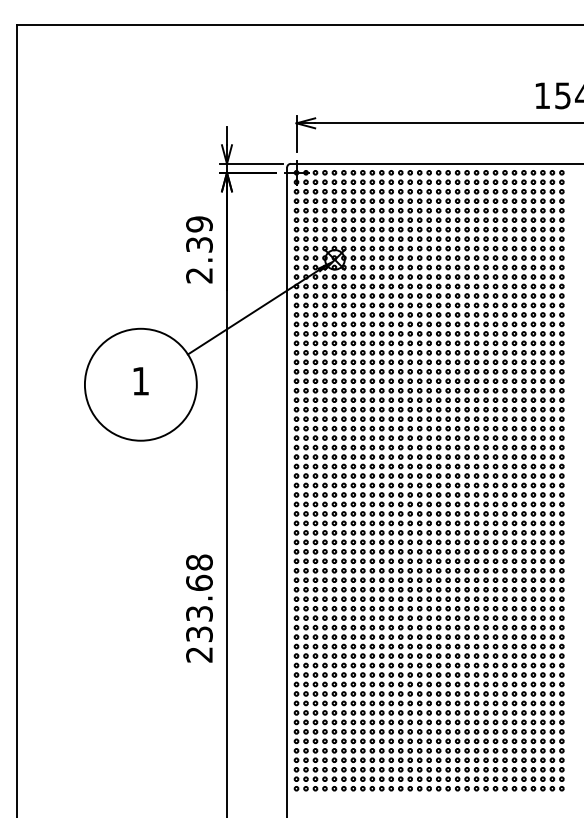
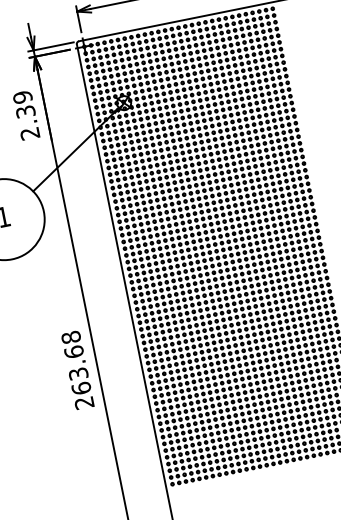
text: (199, 634) -> (81, 388), 233.68 -> 263.68

